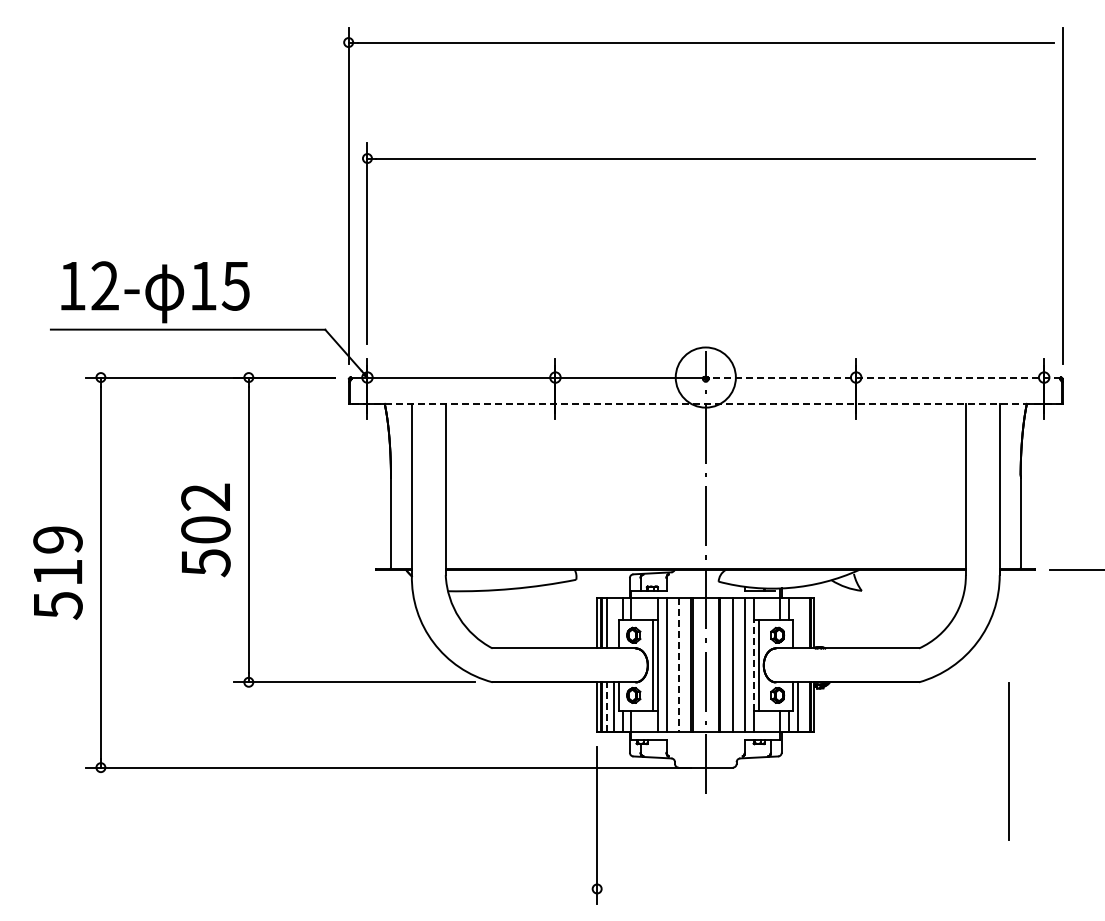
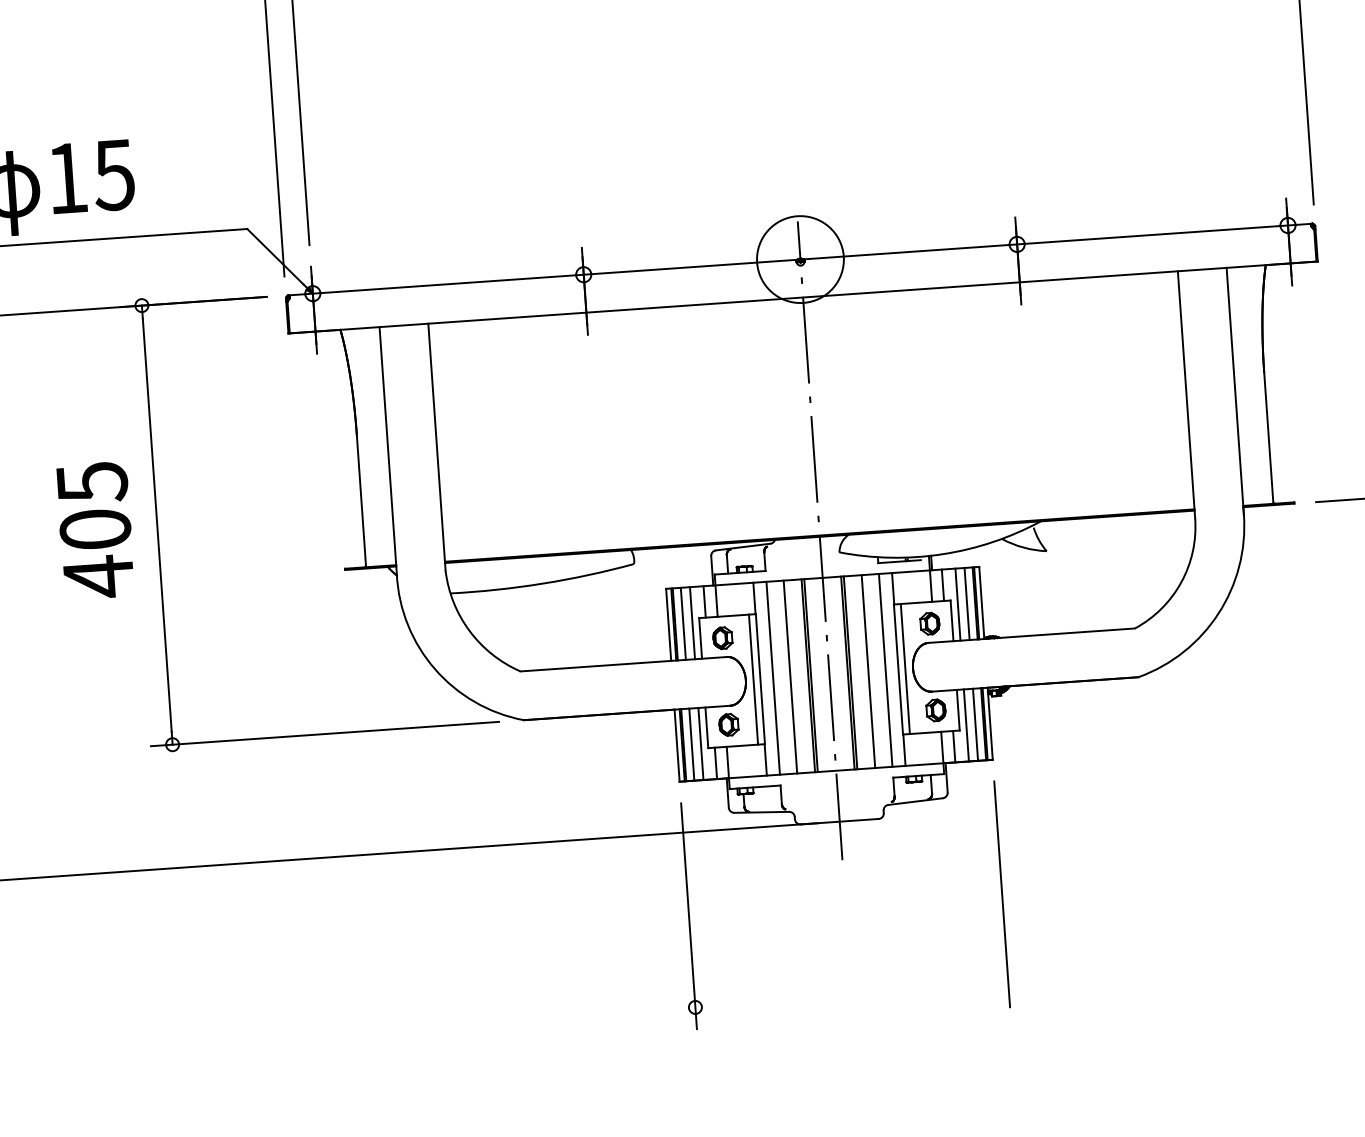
line: (884, 377) -> (1057, 241), dashed -> solid
line: (705, 403) -> (802, 296), dashed -> solid
text: (205, 530) -> (94, 530), 502 -> 405
line: (613, 623) -> (692, 623), added
line: (797, 623) -> (957, 604), added
line: (804, 623) -> (967, 604), added
line: (753, 664) -> (898, 668), dashed -> solid
line: (678, 665) -> (790, 677), dashed -> solid
line: (607, 706) -> (691, 743), dashed -> solid
line: (804, 707) -> (975, 725), added
line: (1008, 761) -> (1000, 894), moved

